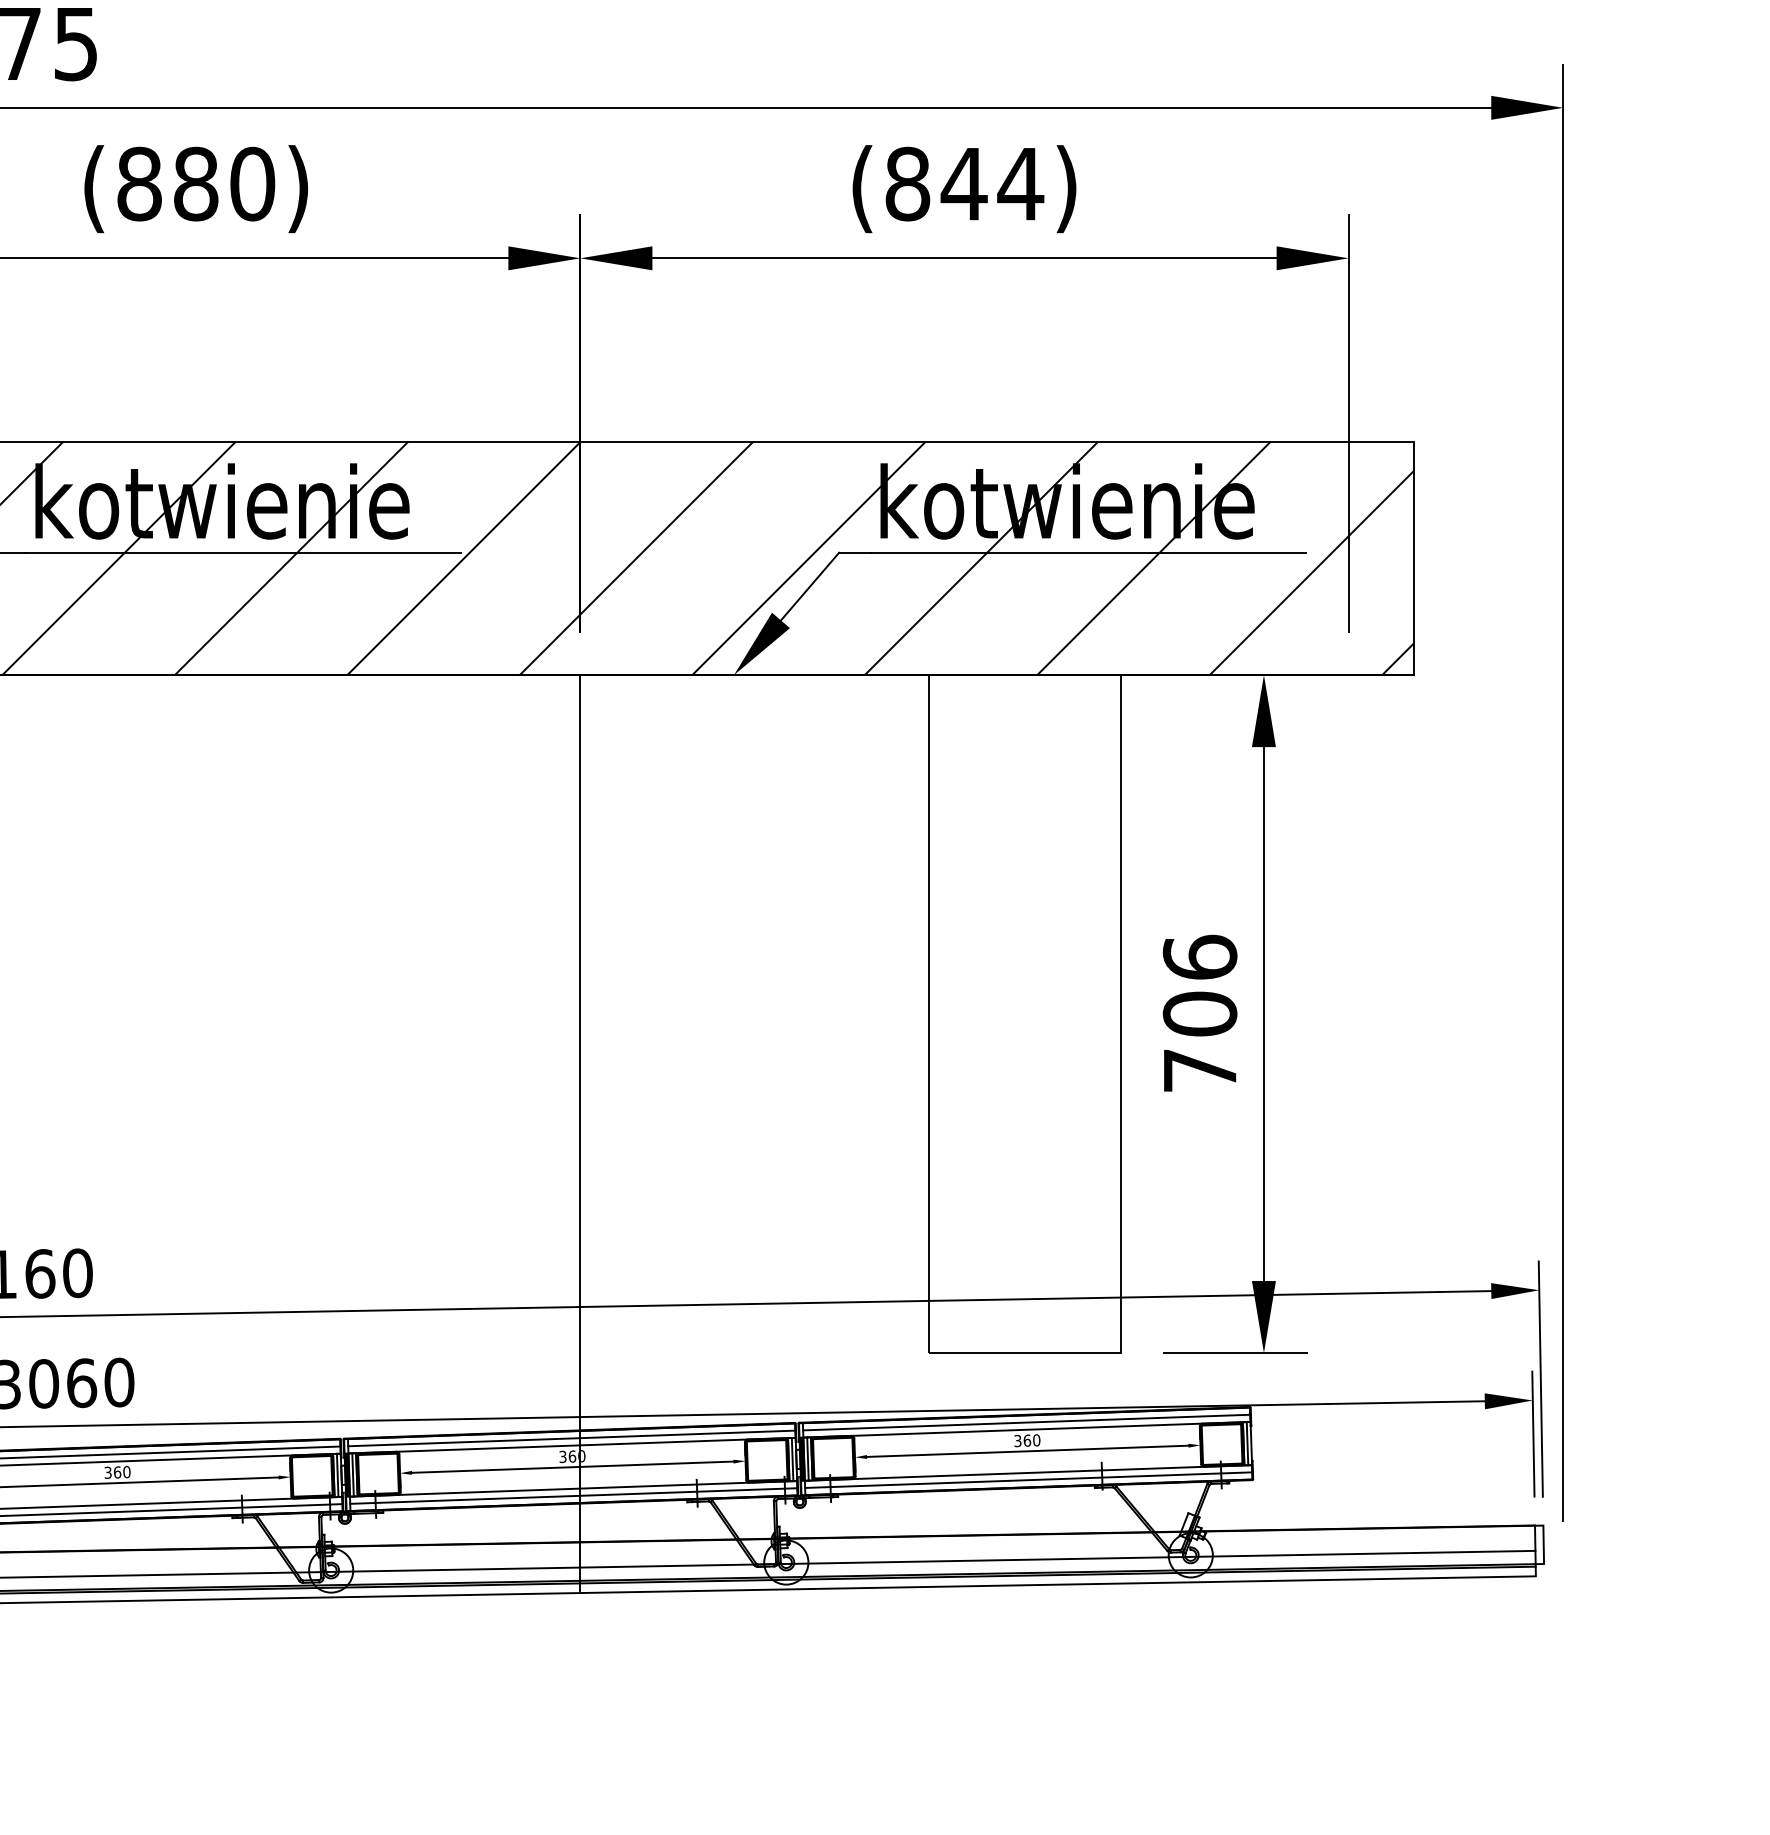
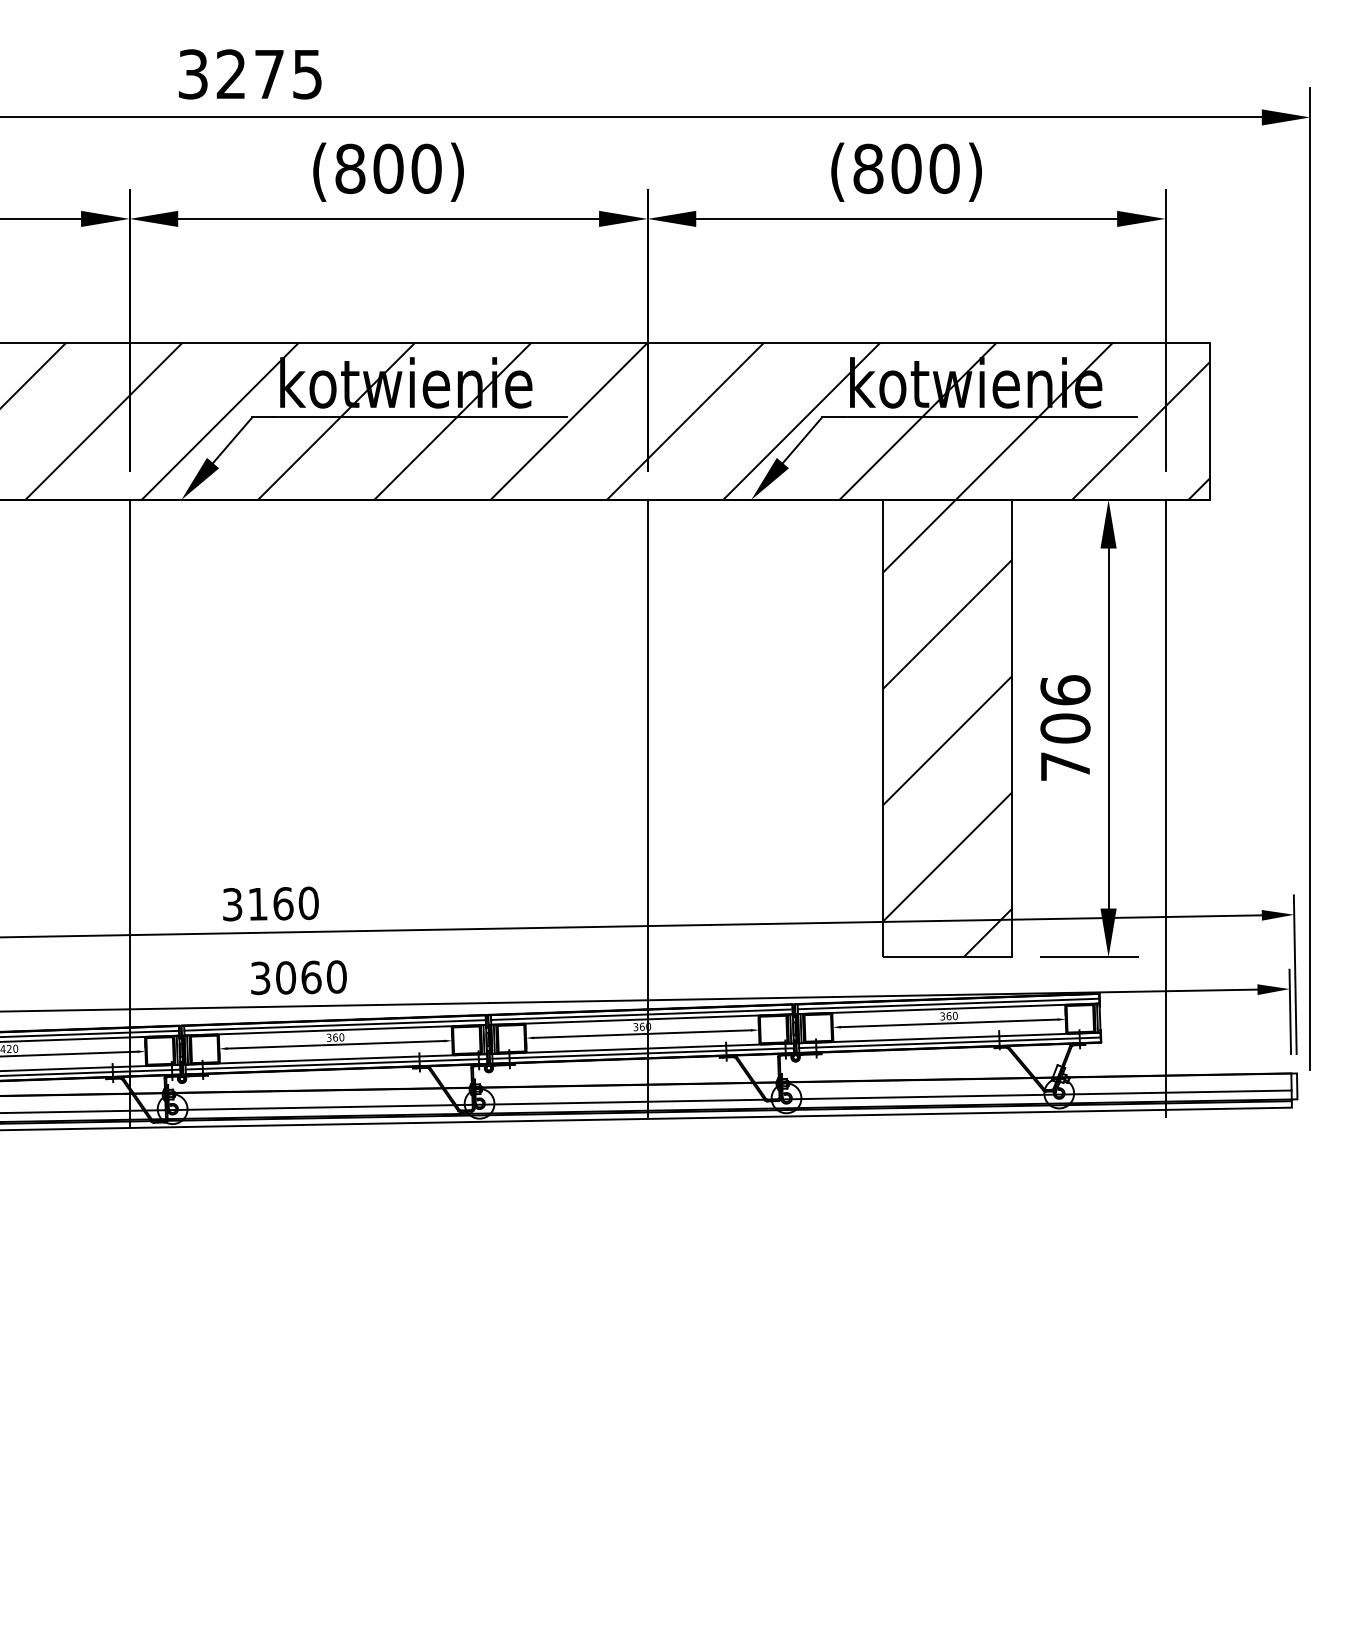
text: (196, 183) -> (388, 168), (880) -> (800)
text: (992, 183) -> (925, 168), (844) -> (800)
hatch: (1025, 1014) -> (947, 728), added
line: (1348, 1132) -> (1165, 808), added

